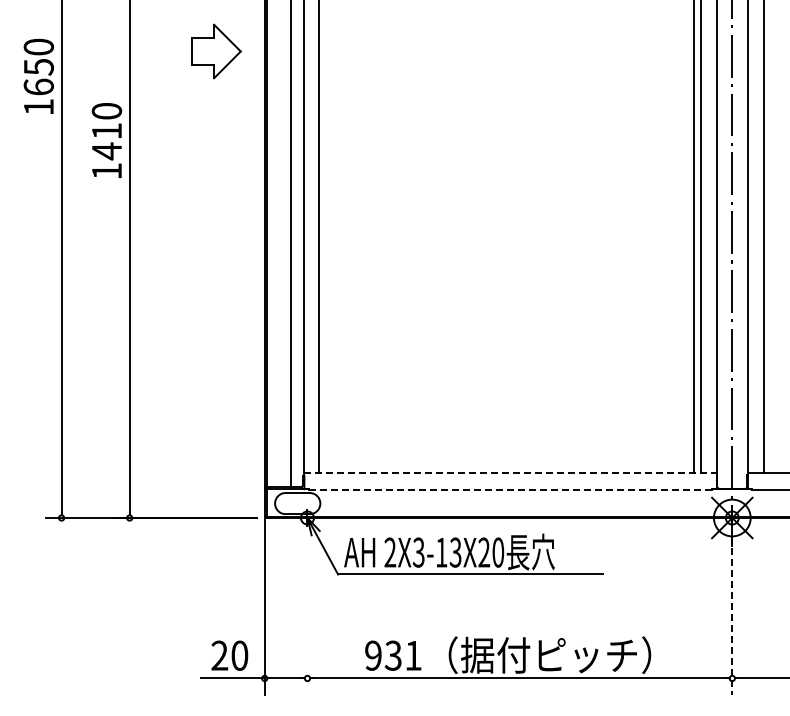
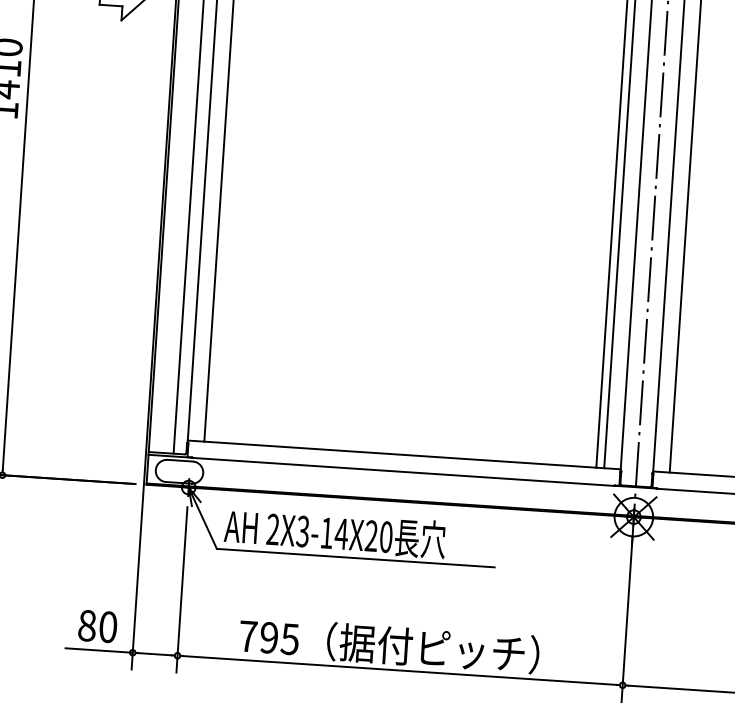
line: (510, 473) -> (404, 455), dashed -> solid
line: (510, 489) -> (403, 471), dashed -> solid
text: (455, 552) -> (341, 534), 2X3-13X20 -> 2X3-14X20
line: (307, 615) -> (181, 589), added
line: (732, 615) -> (627, 619), dashed -> solid
text: (219, 655) -> (86, 625), 20 -> 80
text: (393, 655) -> (269, 637), 931 -> 795

